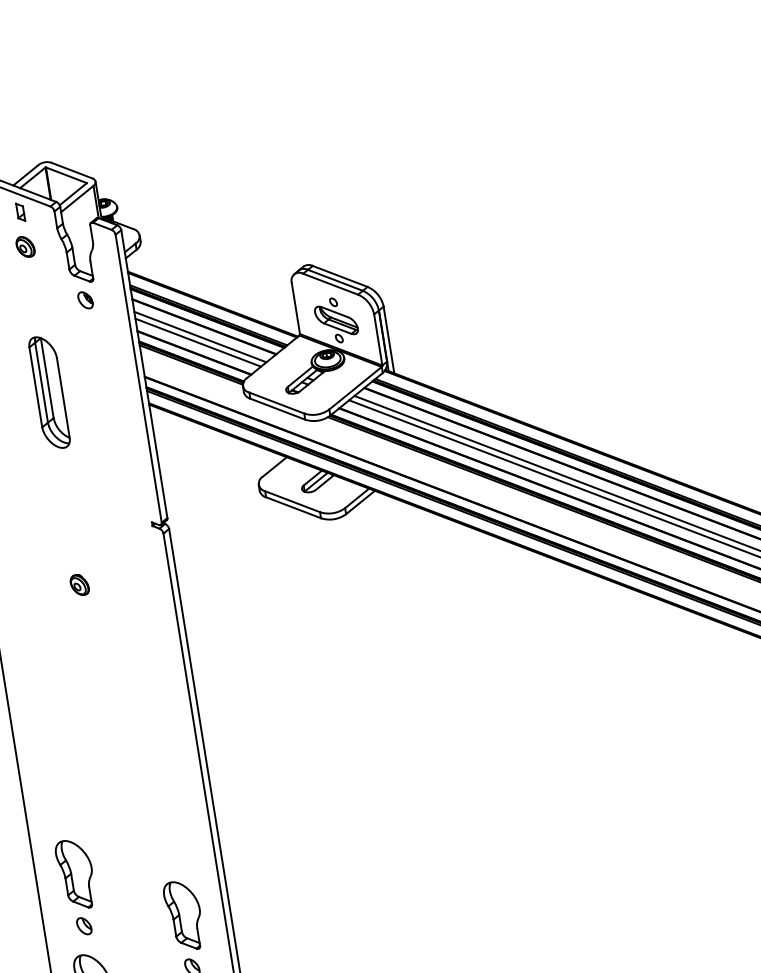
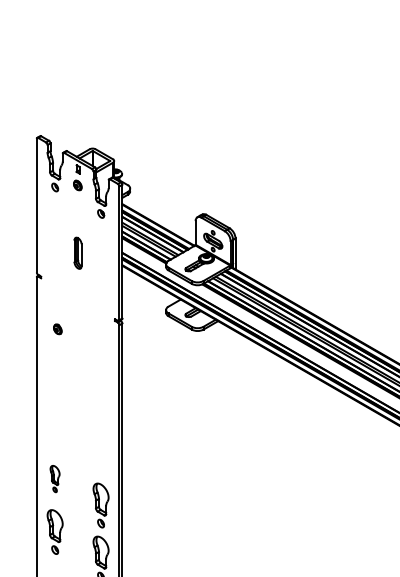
part: (48, 393) -> (77, 253), size x0.6
part: (79, 585) -> (57, 329), moved
part: (76, 886) -> (54, 478), size x0.6

